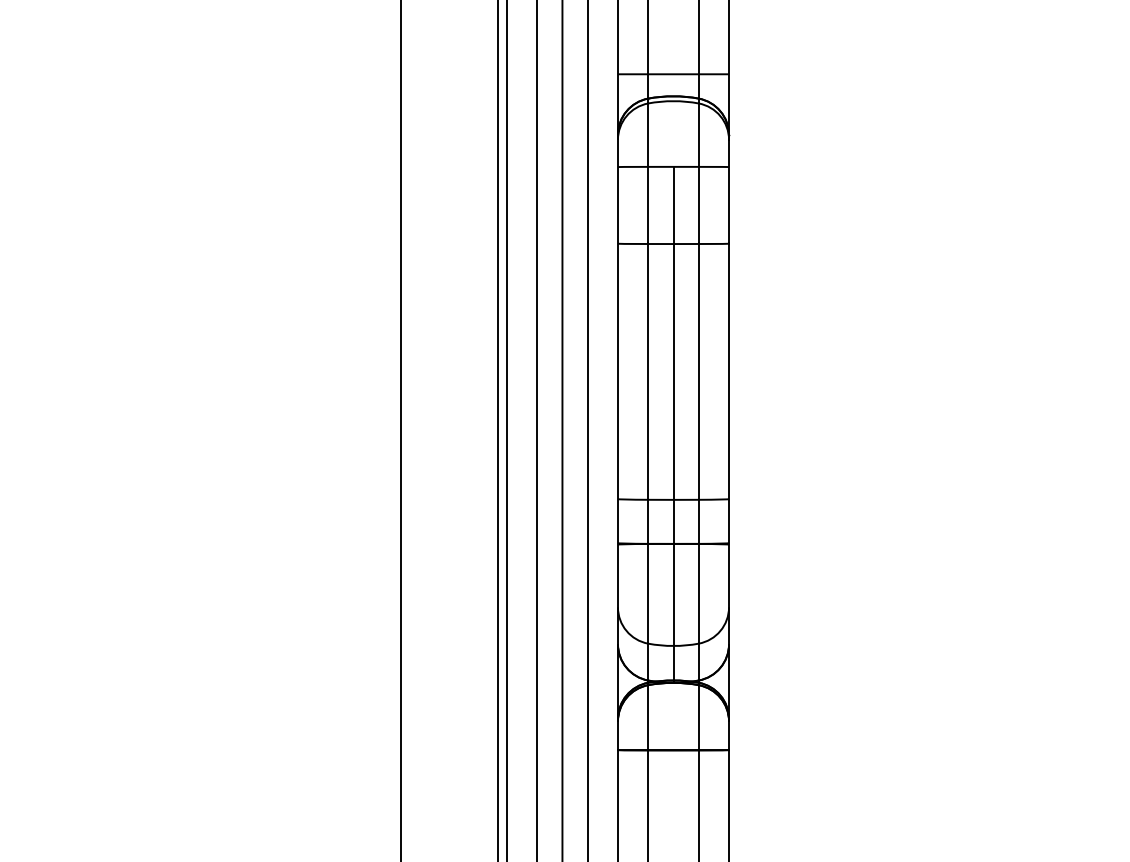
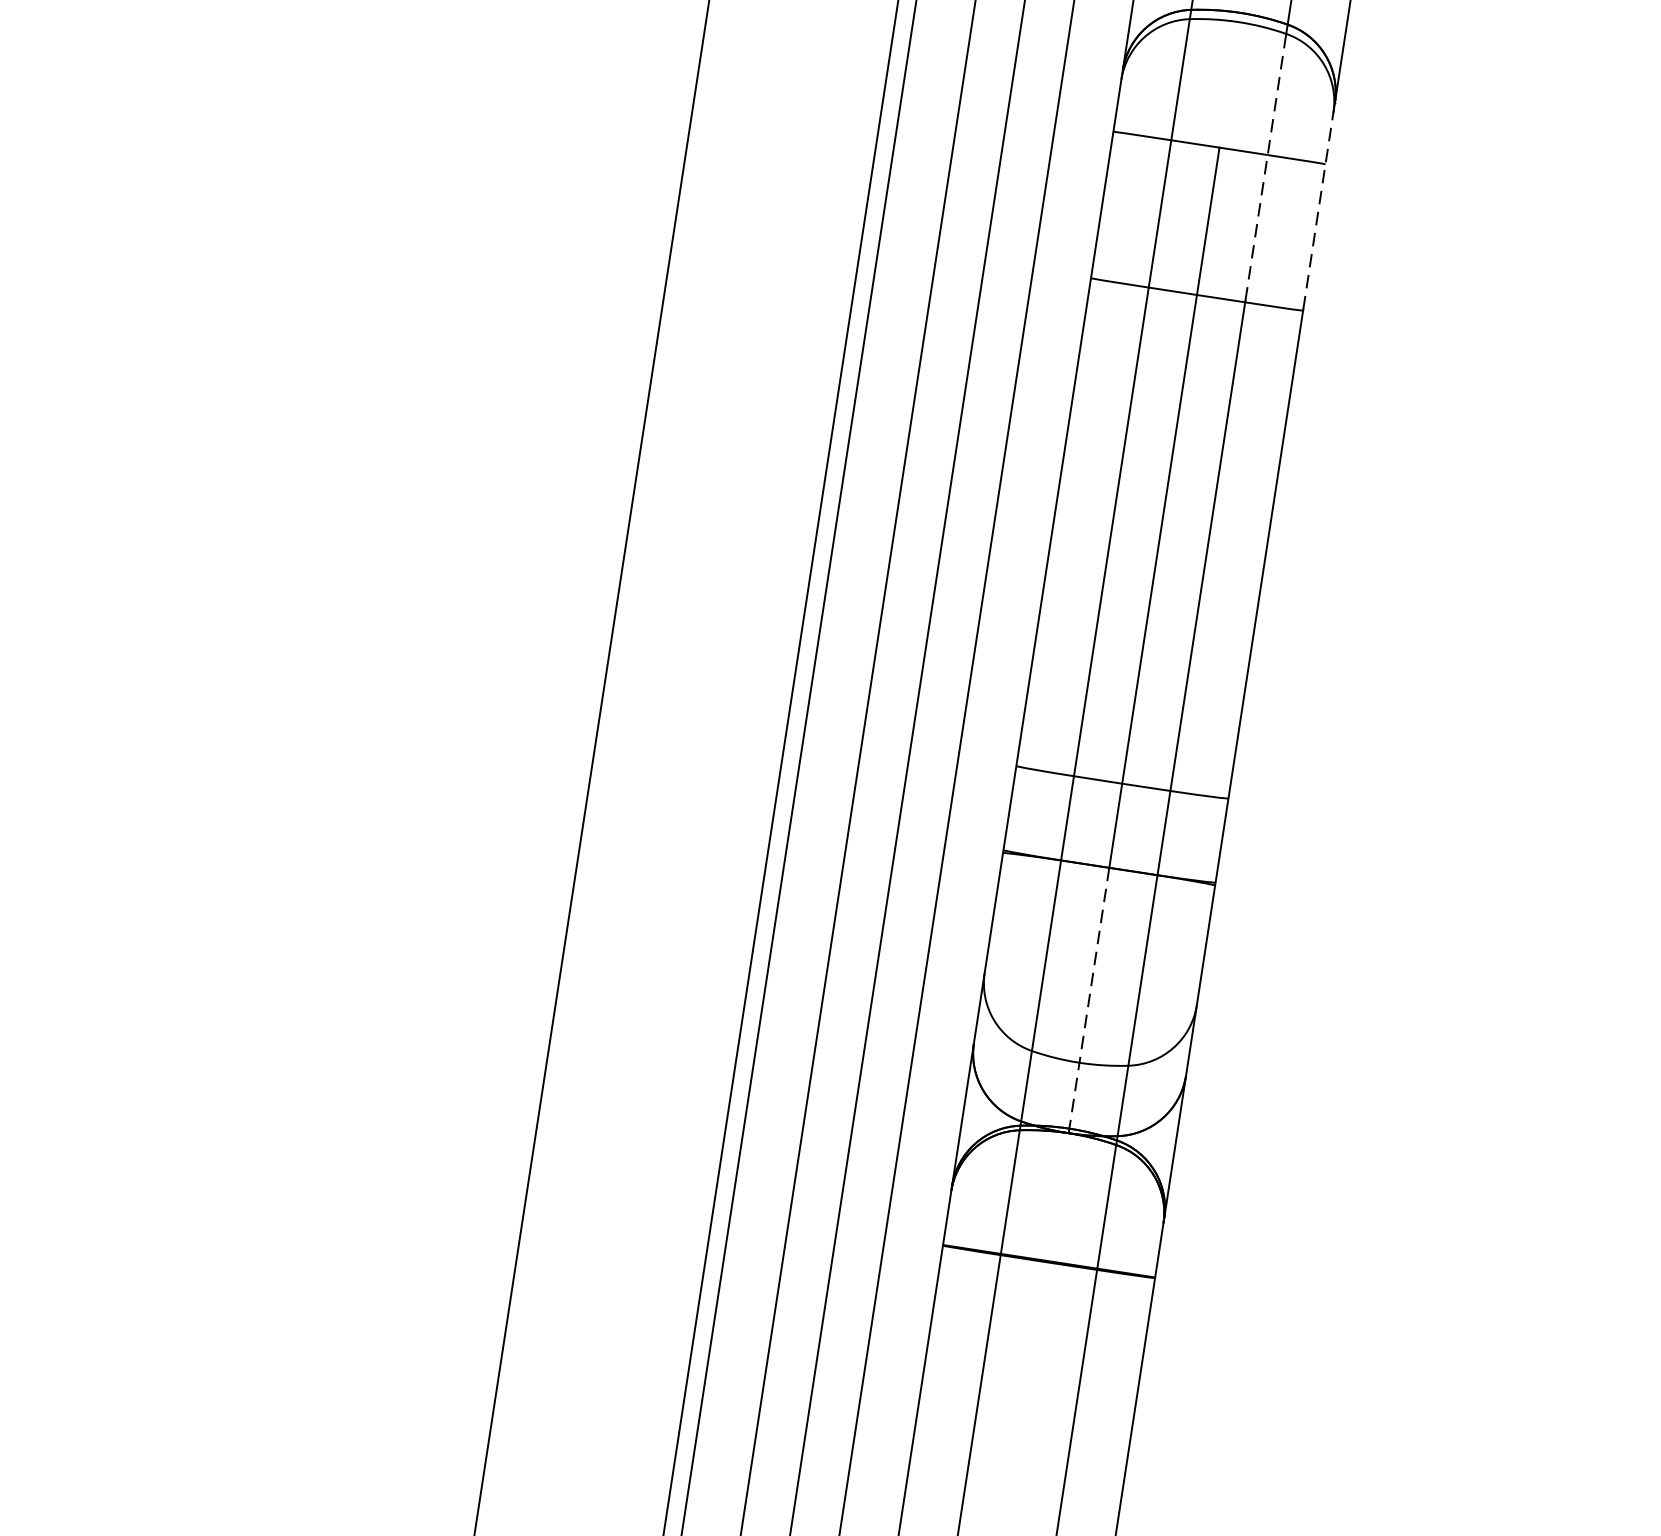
line: (698, 173) -> (1265, 167), solid -> dashed
line: (729, 191) -> (1319, 211), solid -> dashed
line: (673, 612) -> (1089, 998), solid -> dashed

